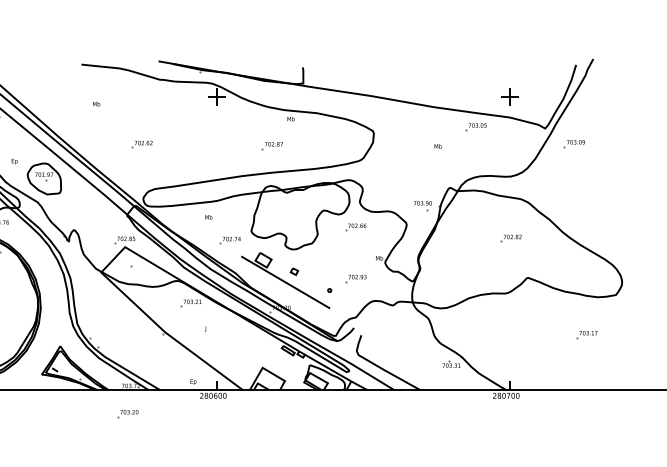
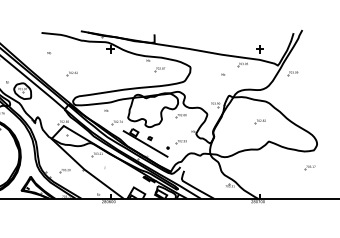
part: (271, 146) -> (159, 69), moved
part: (585, 334) -> (309, 167), moved
part: (126, 415) -> (64, 171), moved

